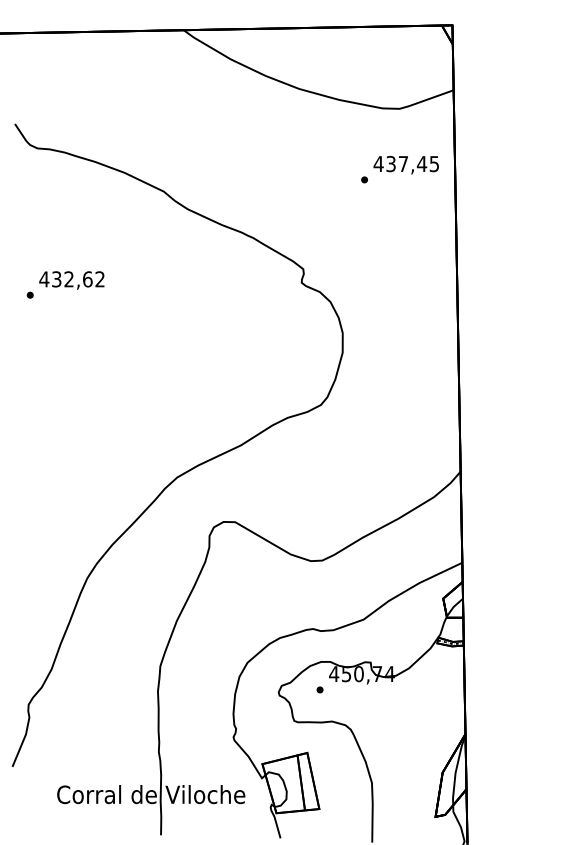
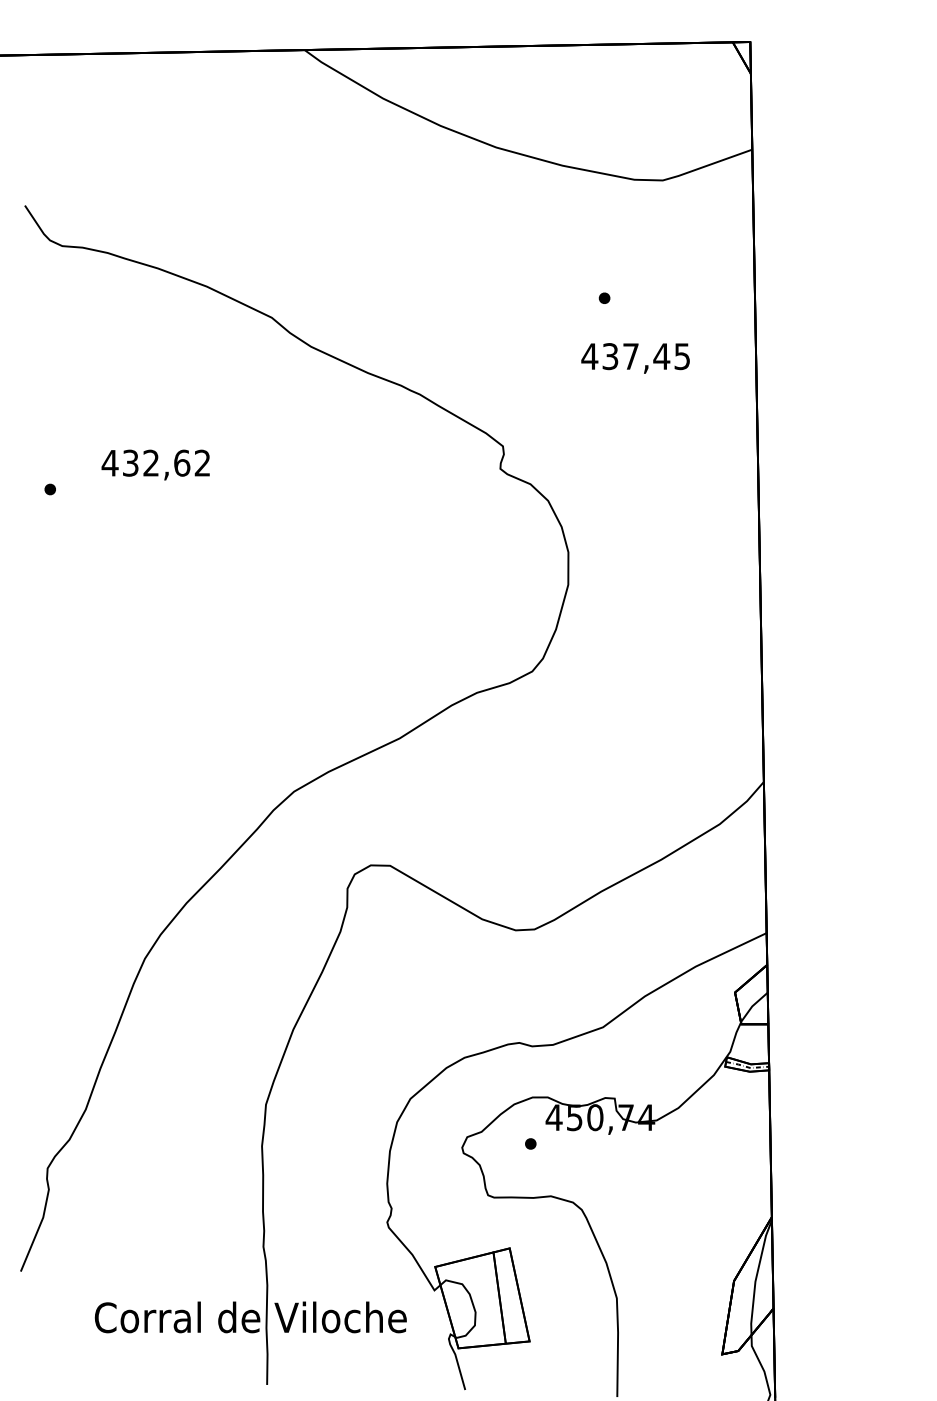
text: (405, 165) -> (634, 358), moved
text: (71, 280) -> (155, 465), moved

